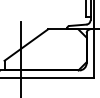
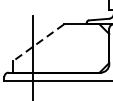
line: (26, 45) -> (38, 43), solid -> dashed

